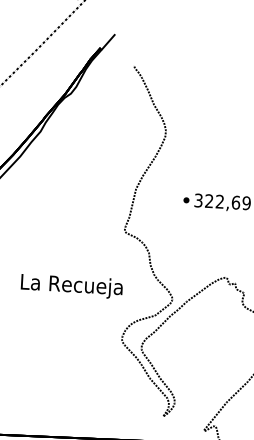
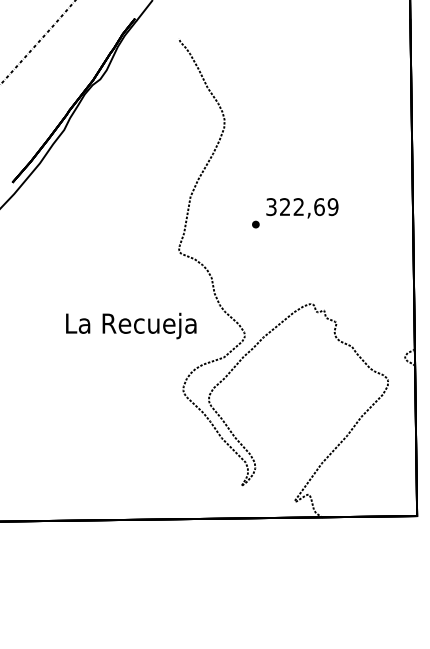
part: (186, 200) -> (255, 224), moved
text: (72, 286) -> (131, 325), moved

